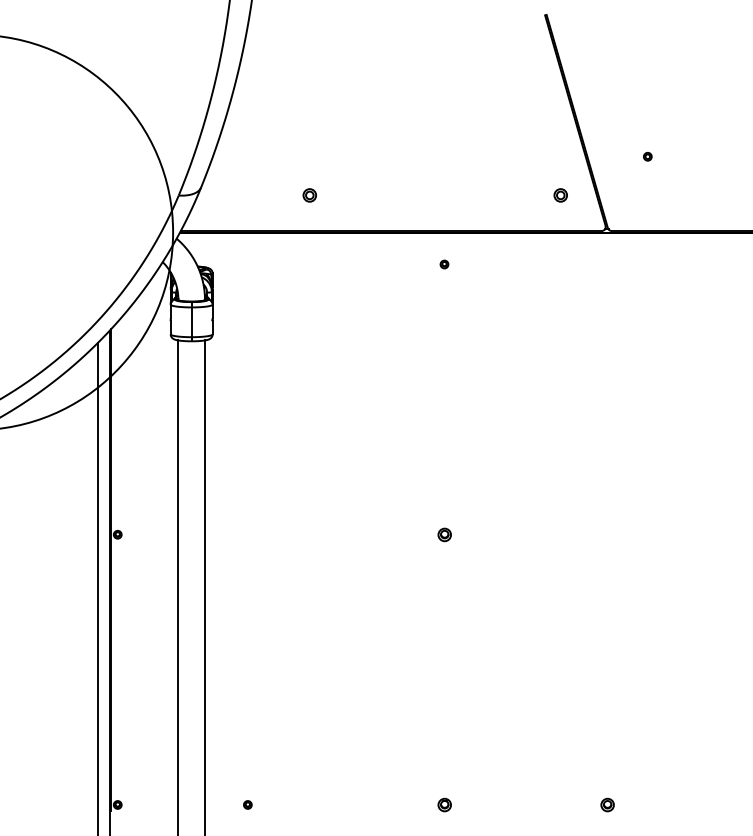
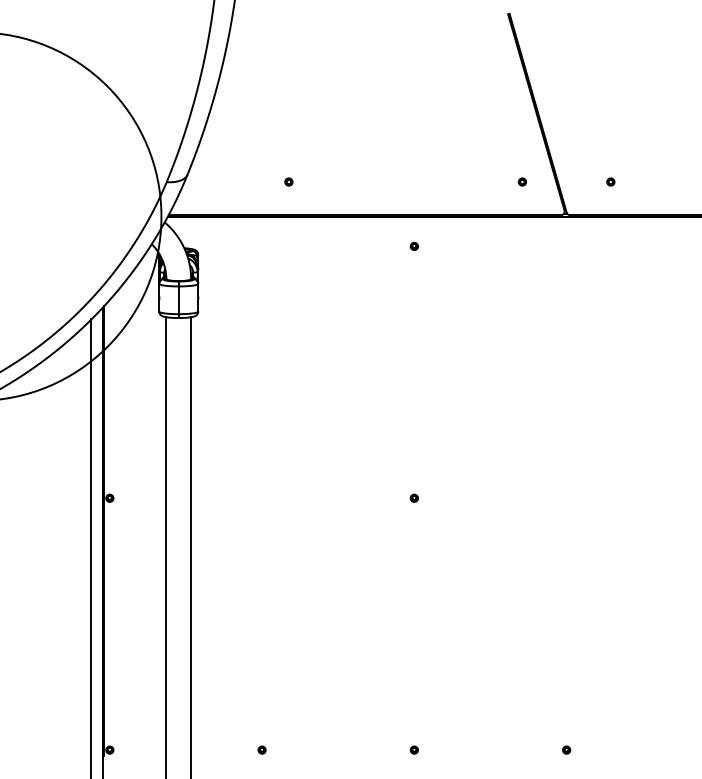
part: (647, 156) -> (610, 181), moved
part: (309, 194) -> (288, 181), size x0.62
part: (559, 194) -> (521, 181), size x0.62
part: (443, 533) -> (413, 497), size x0.62
part: (247, 804) -> (261, 749), moved
part: (443, 804) -> (413, 749), size x0.62
part: (607, 804) -> (566, 749), size x0.62

